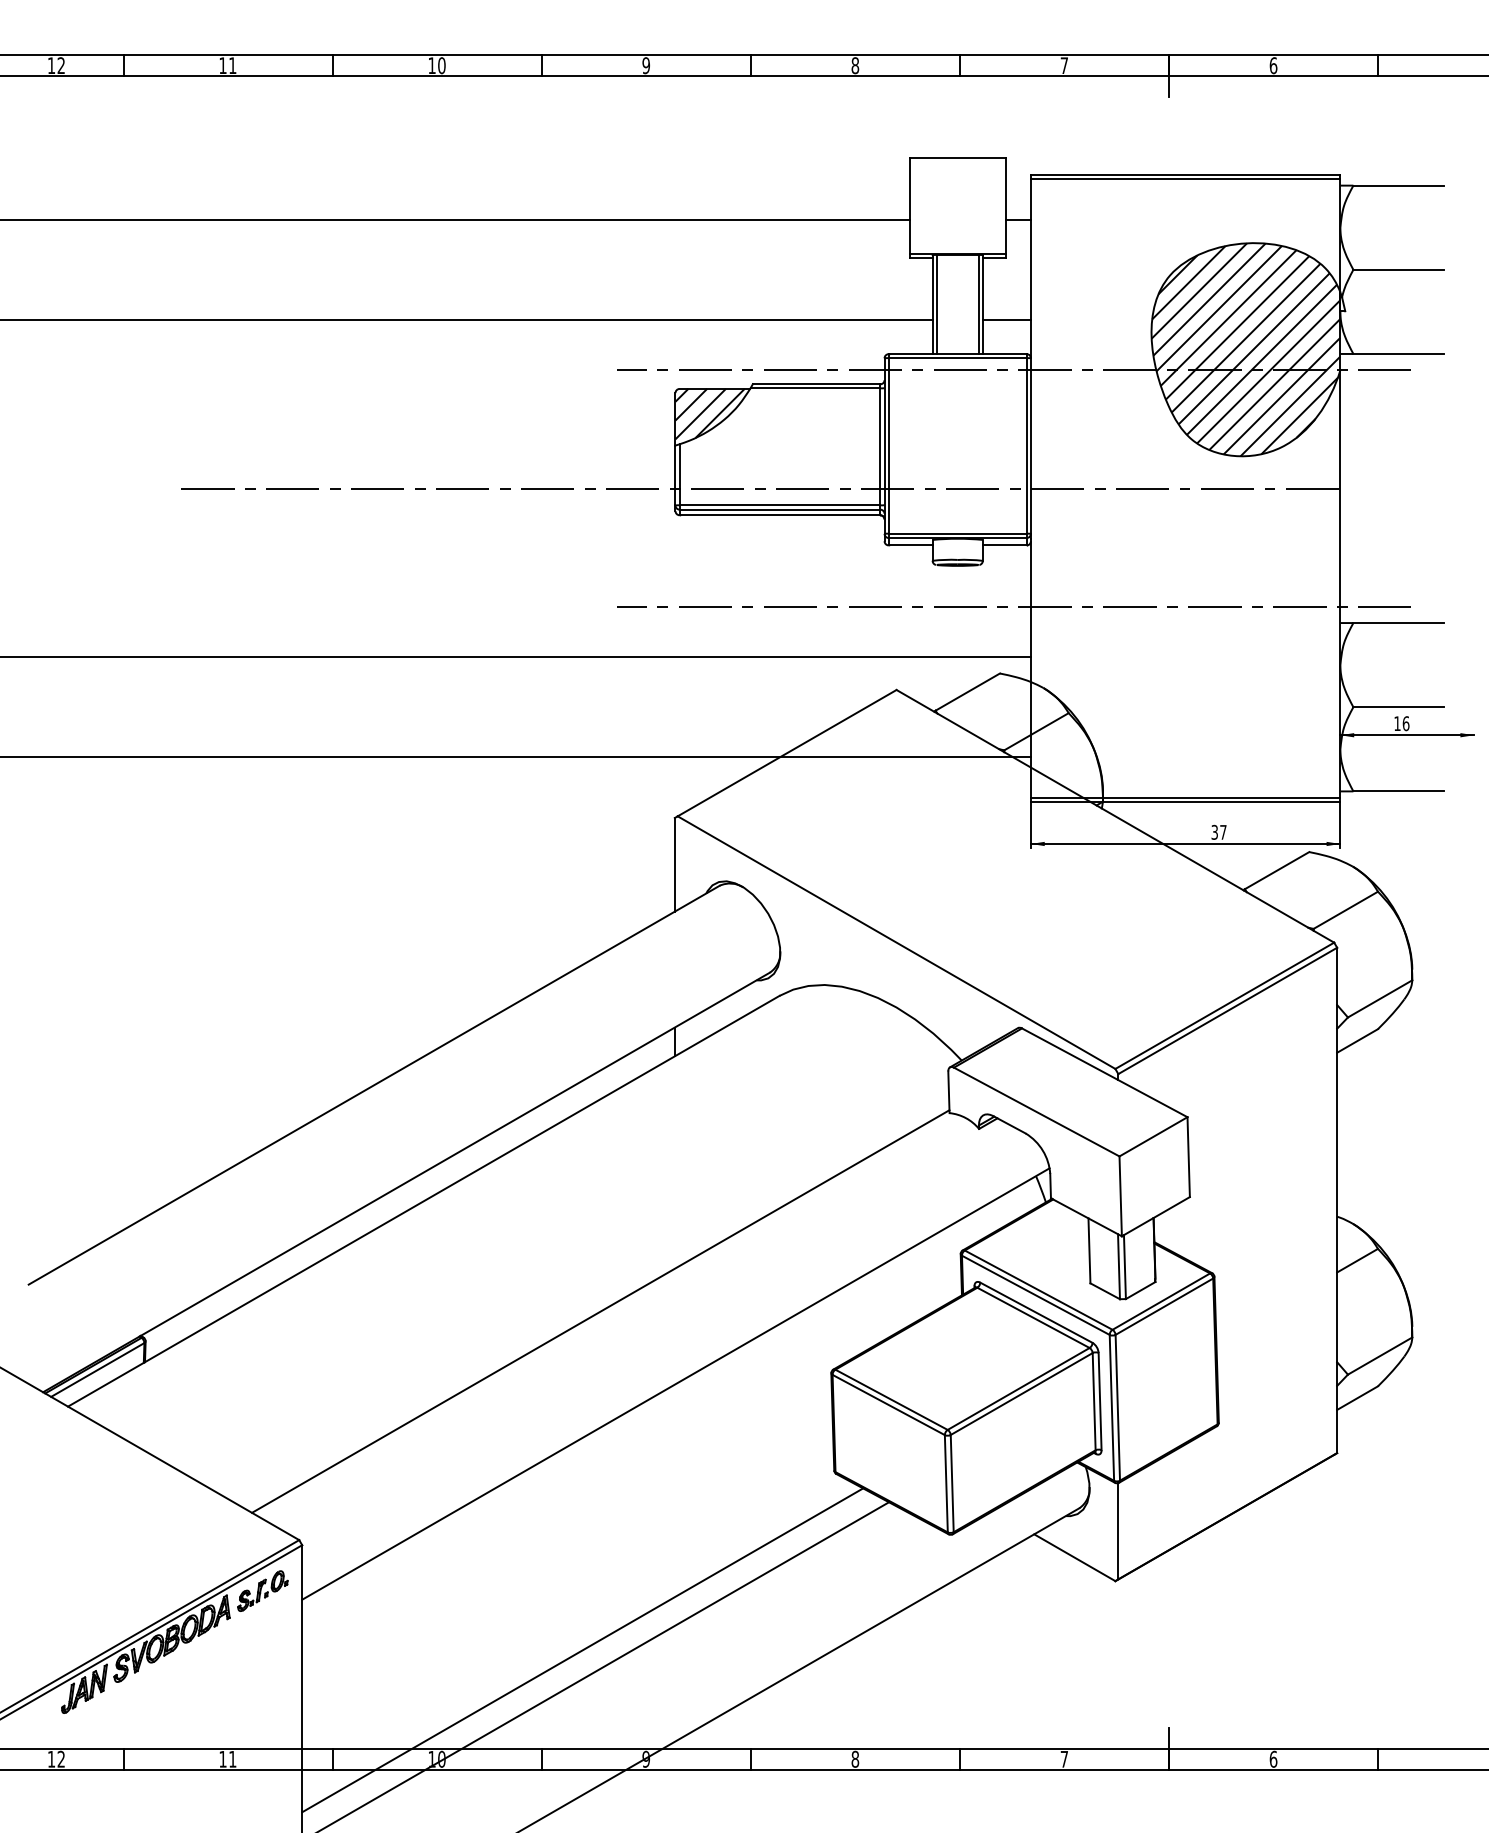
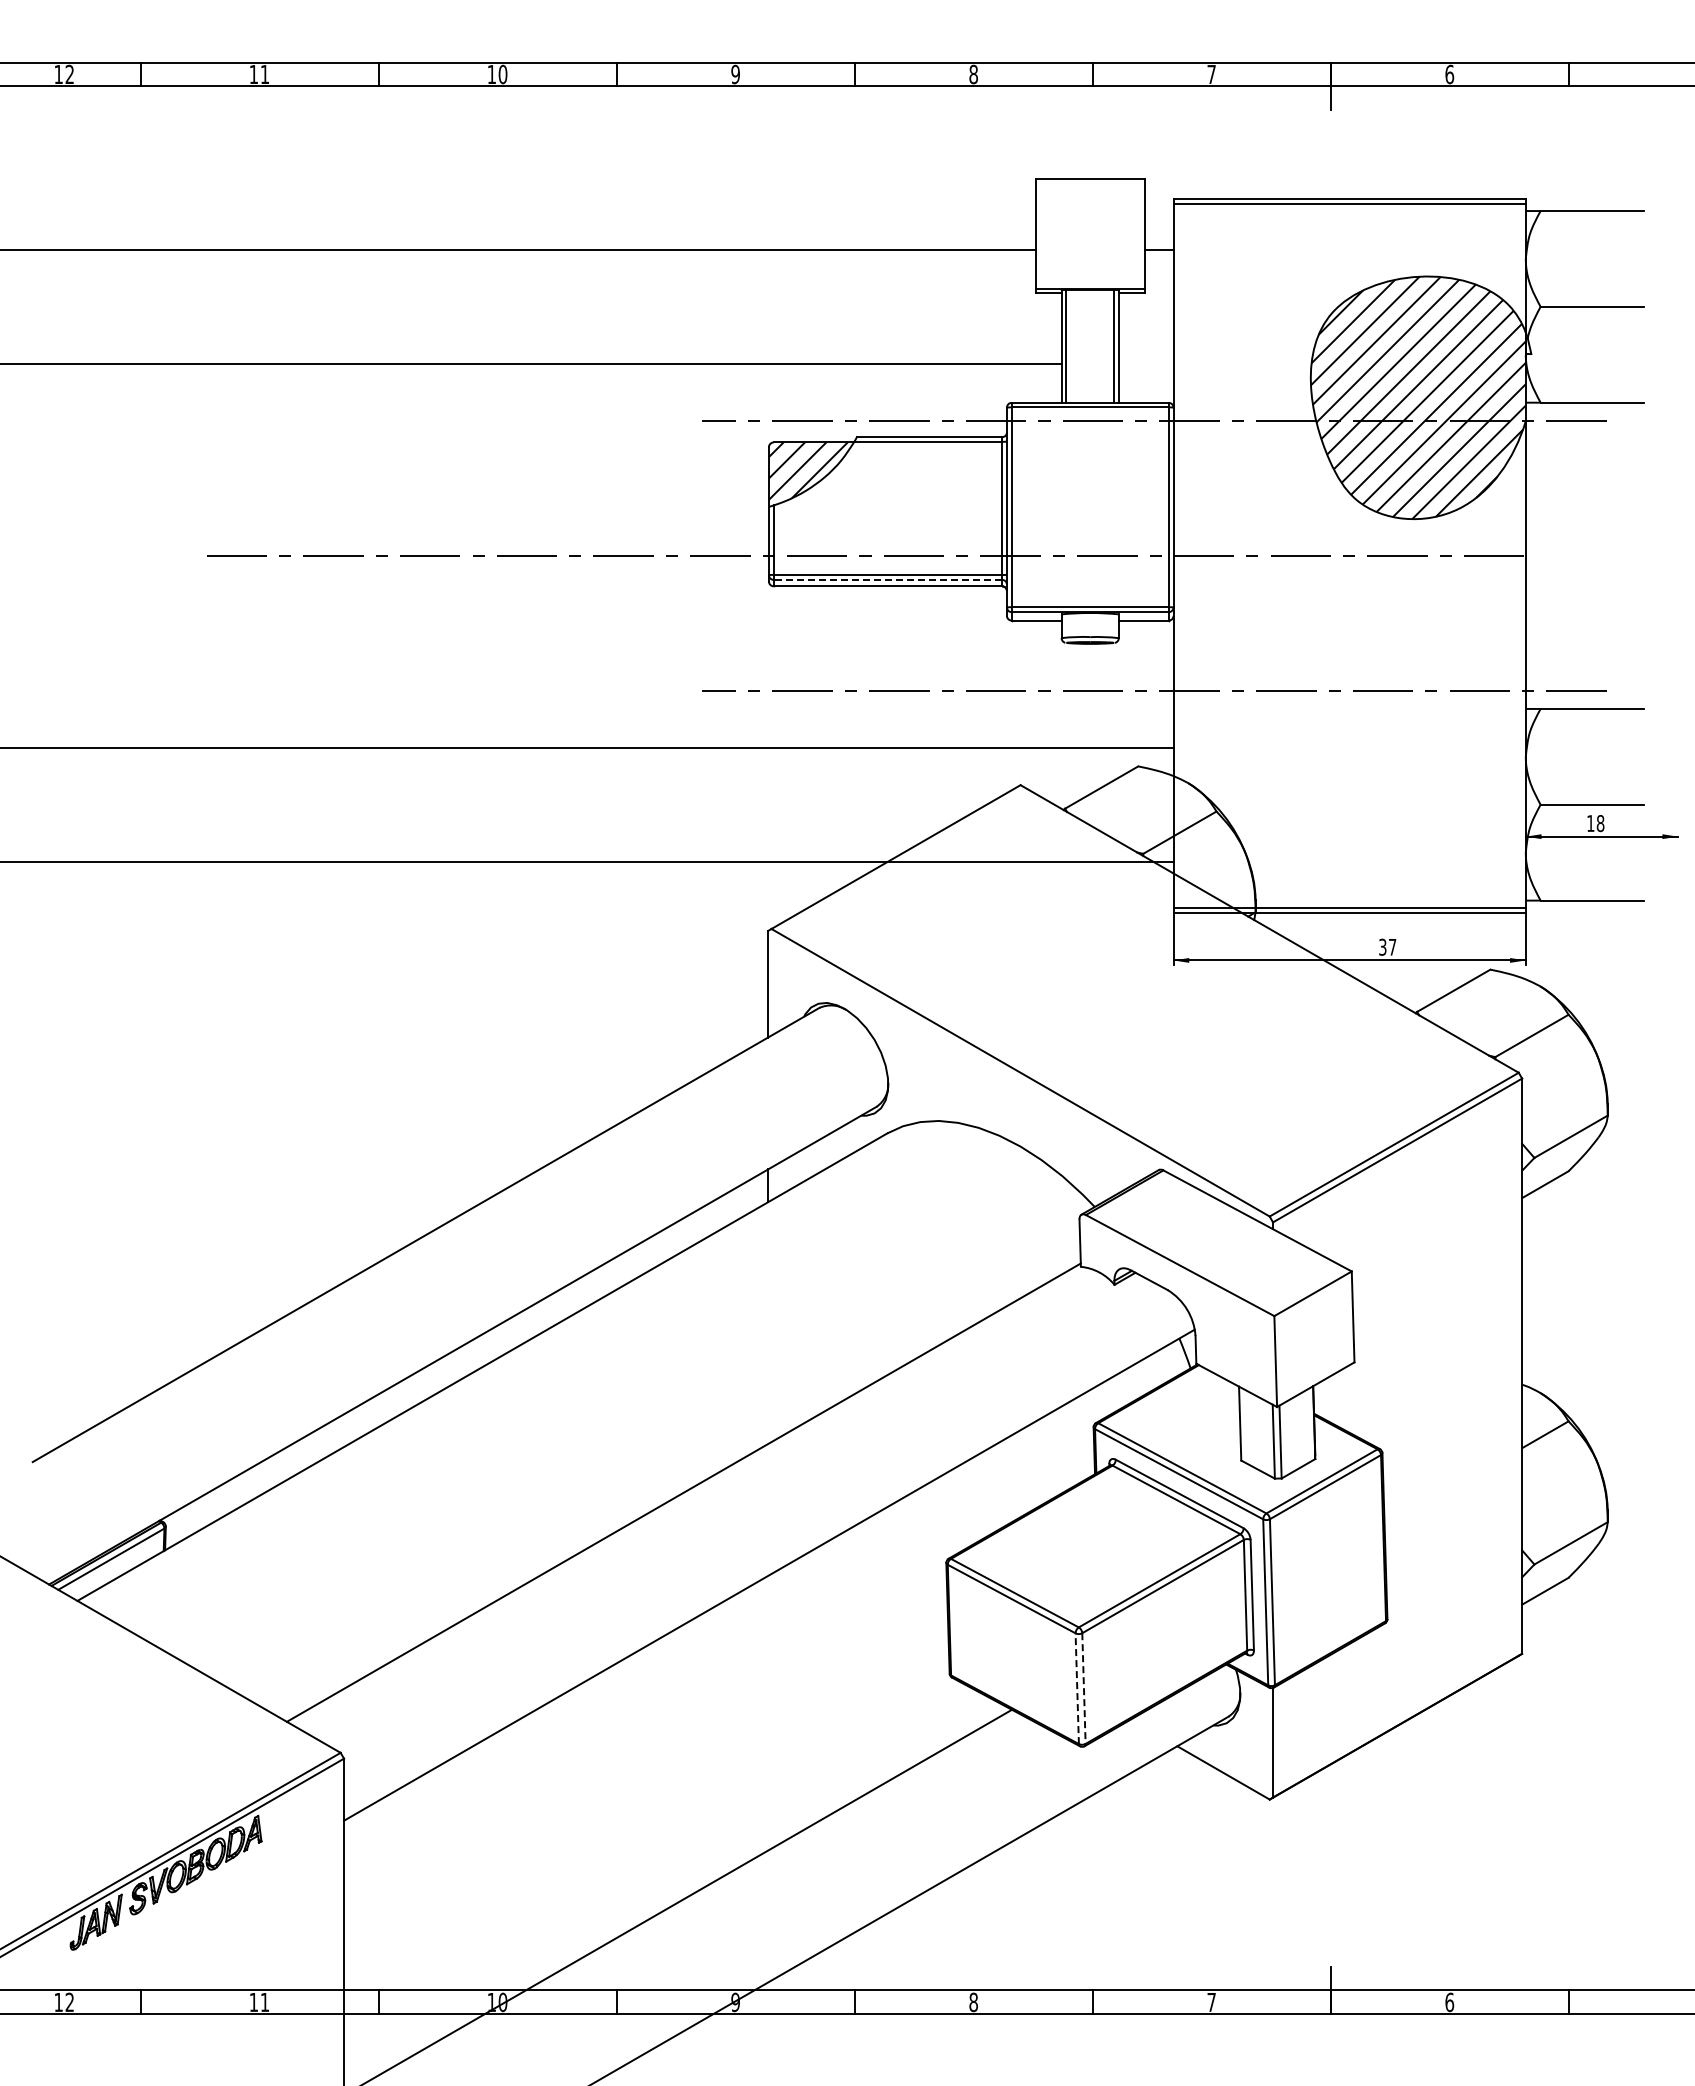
line: (1006, 319) -> (1145, 363), removed
line: (779, 509) -> (887, 579), solid -> dashed
text: (1406, 723) -> (1600, 823), 16 -> 18
line: (946, 1483) -> (1077, 1688), solid -> dashed
line: (951, 1484) -> (1083, 1689), solid -> dashed
part: (263, 1590) -> (299, 1810), removed
line: (582, 1650) -> (663, 1878), removed

